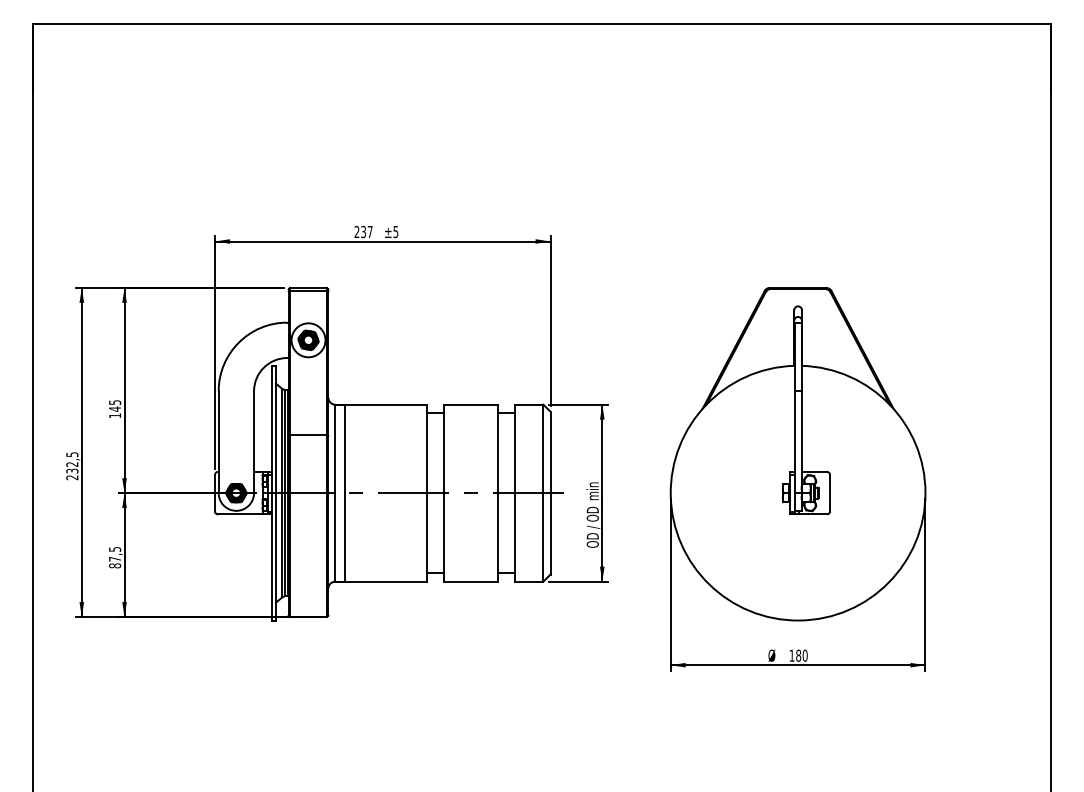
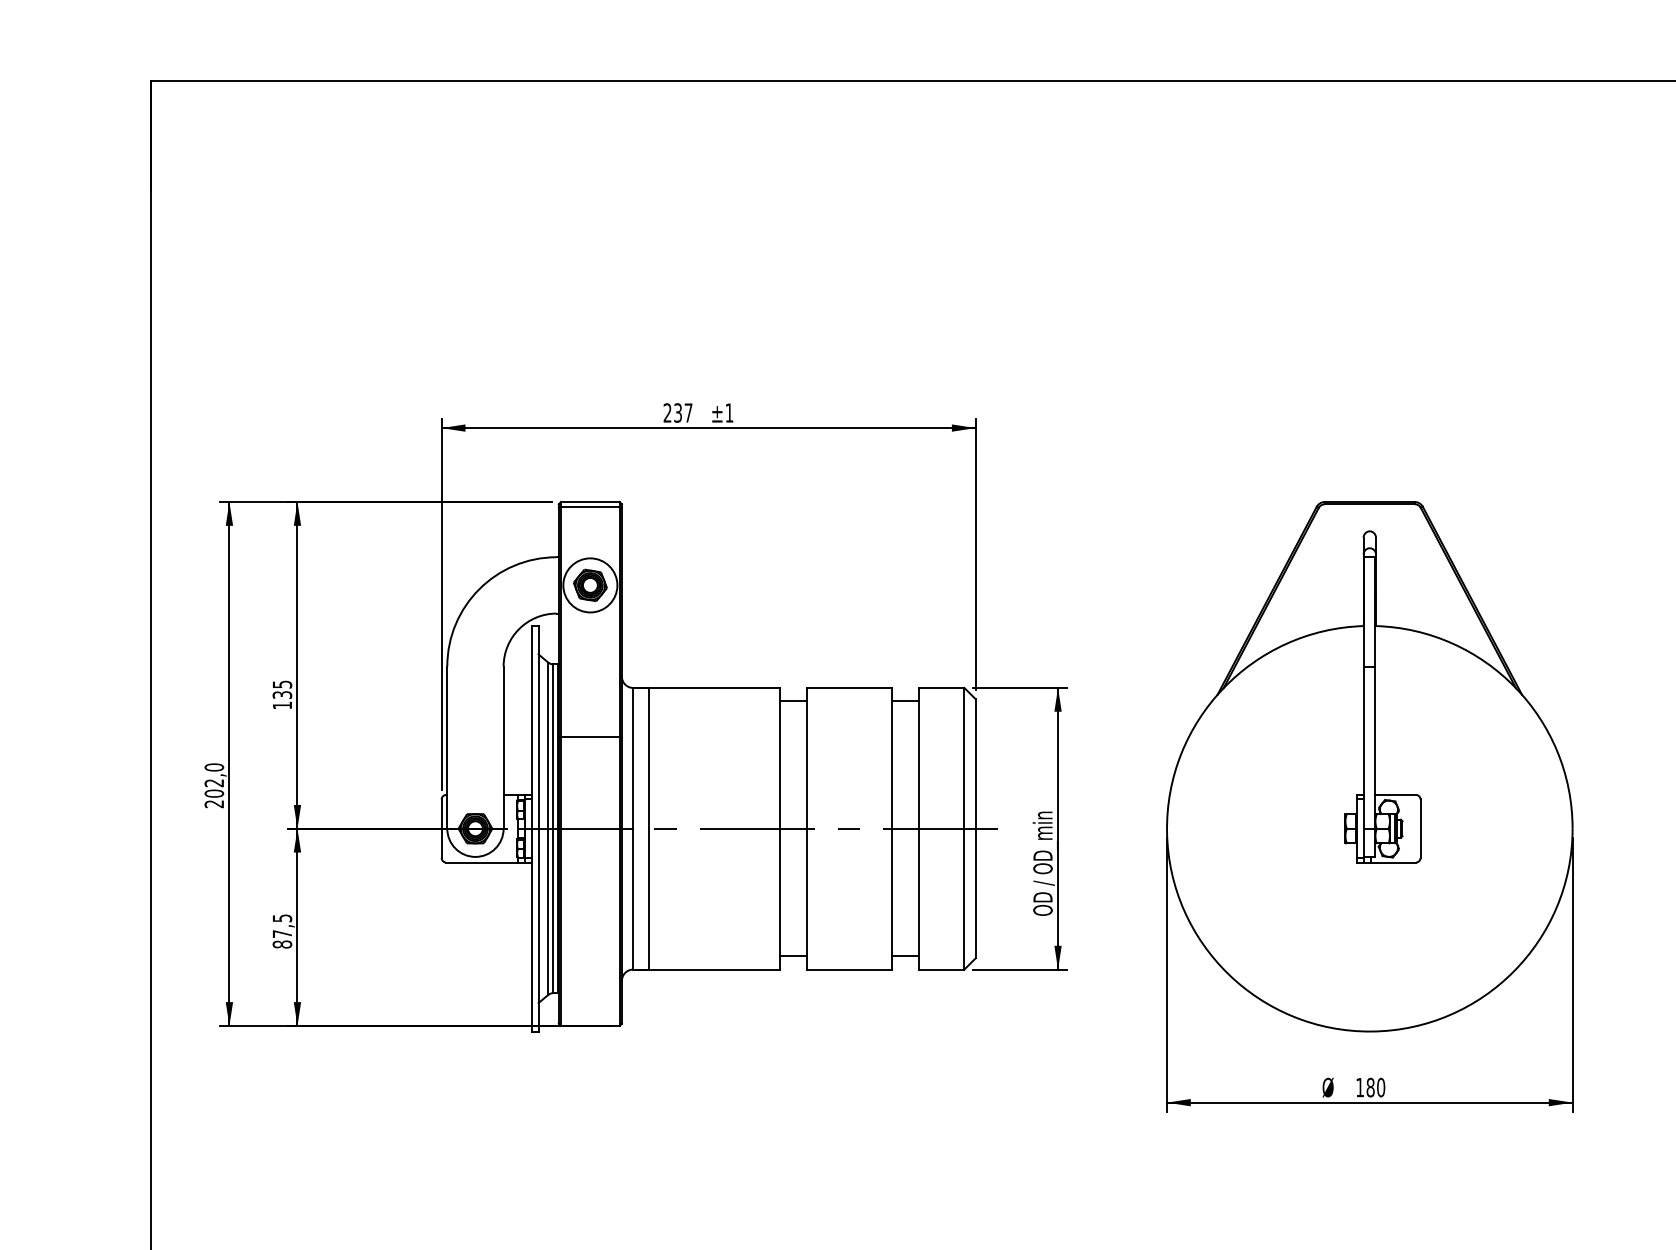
text: (395, 232) -> (728, 413), ±5 -> ±1
text: (115, 408) -> (283, 693), 145 -> 135
text: (72, 462) -> (214, 779), 232,5 -> 202,0

